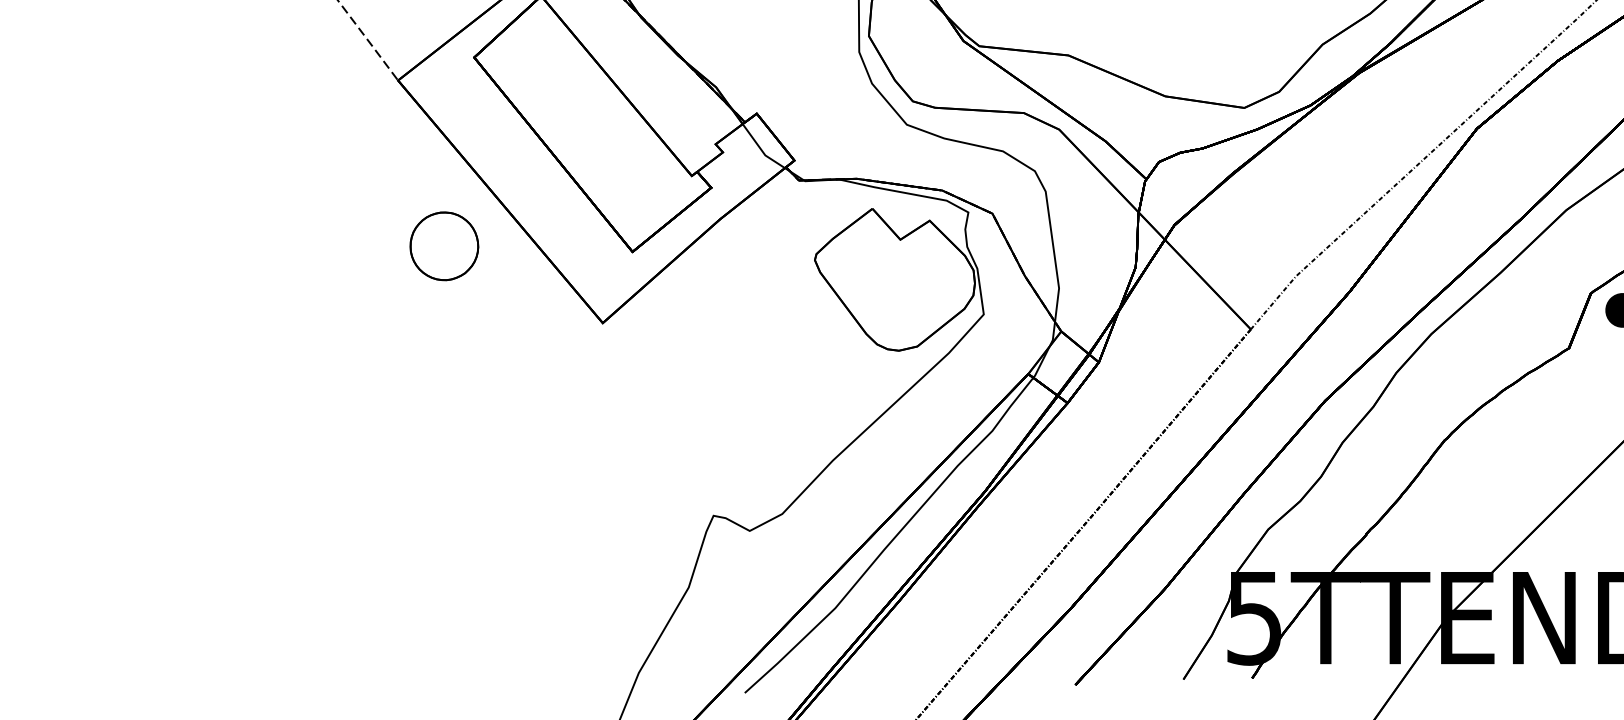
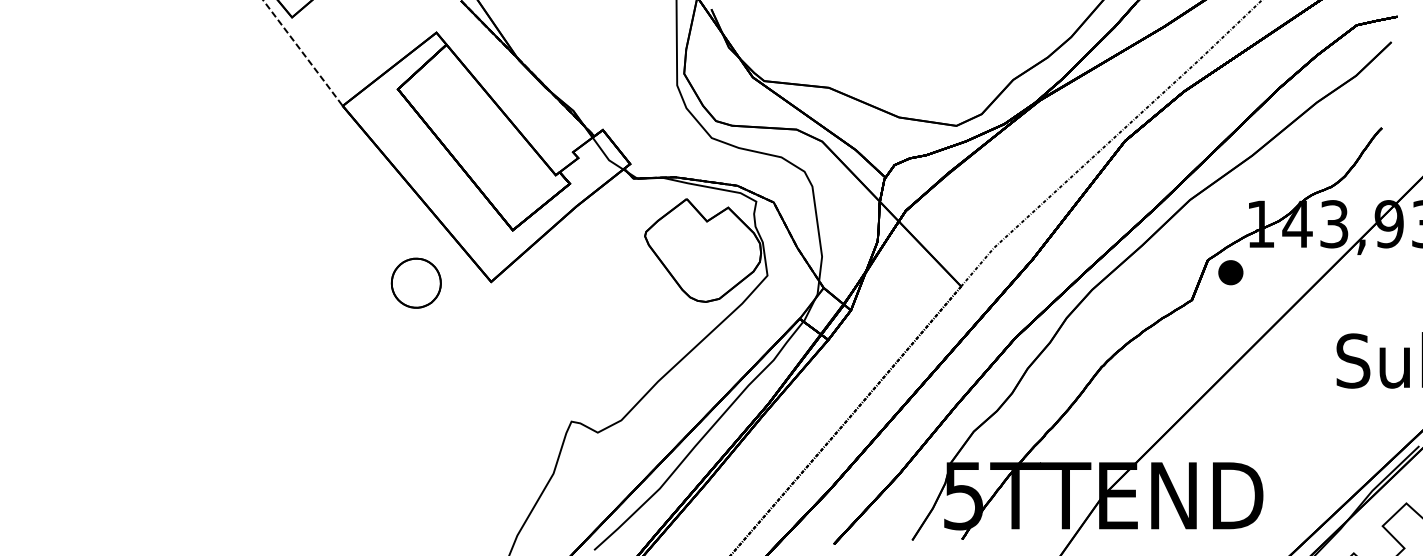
part: (443, 245) -> (415, 282), moved

